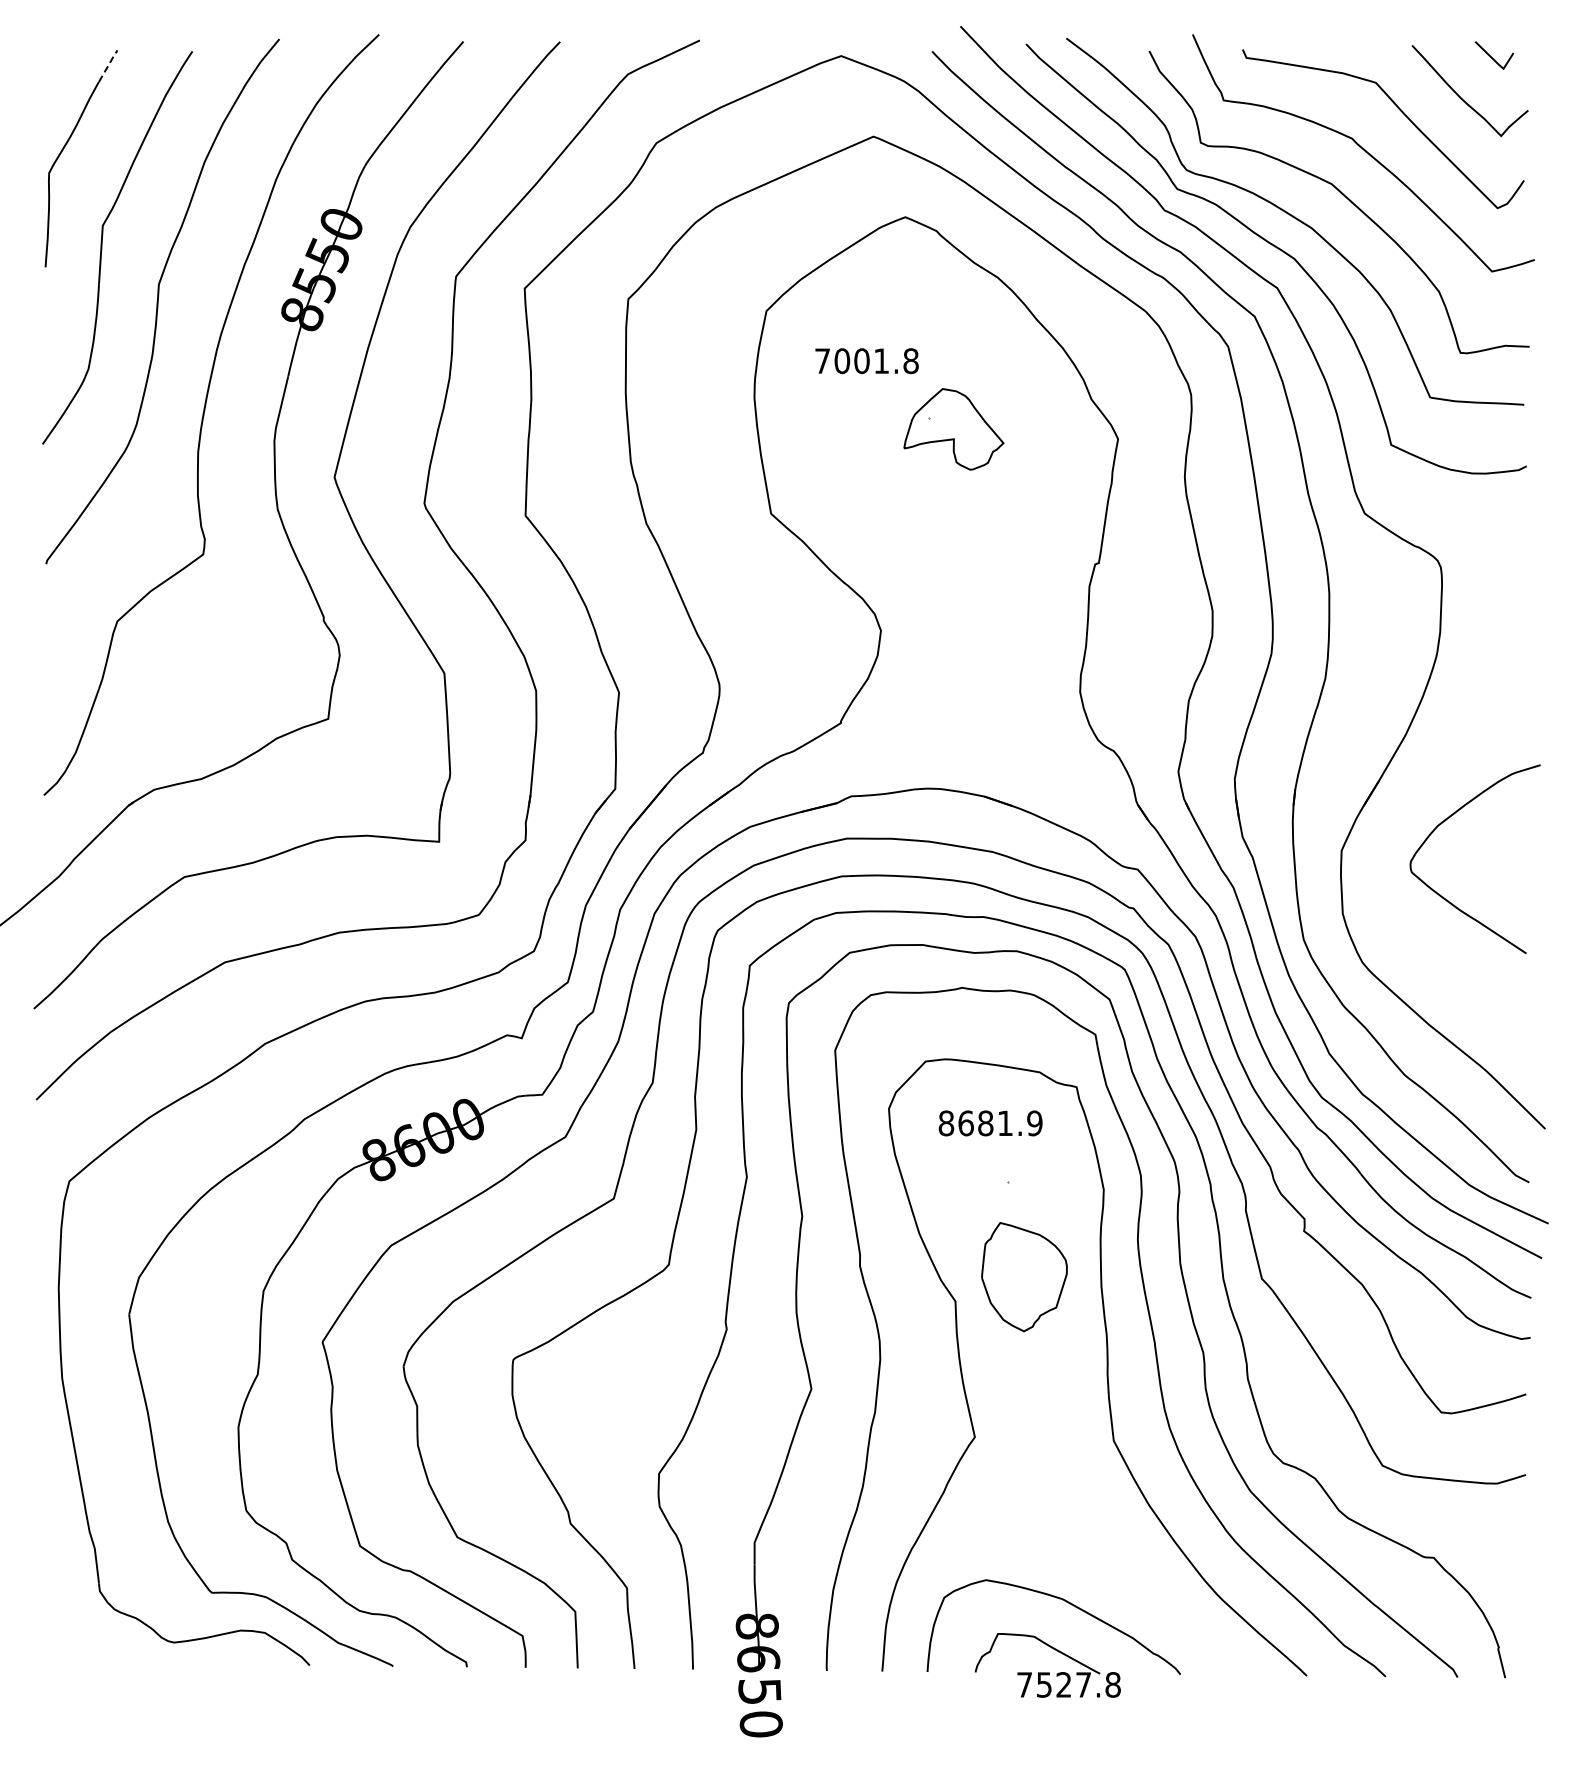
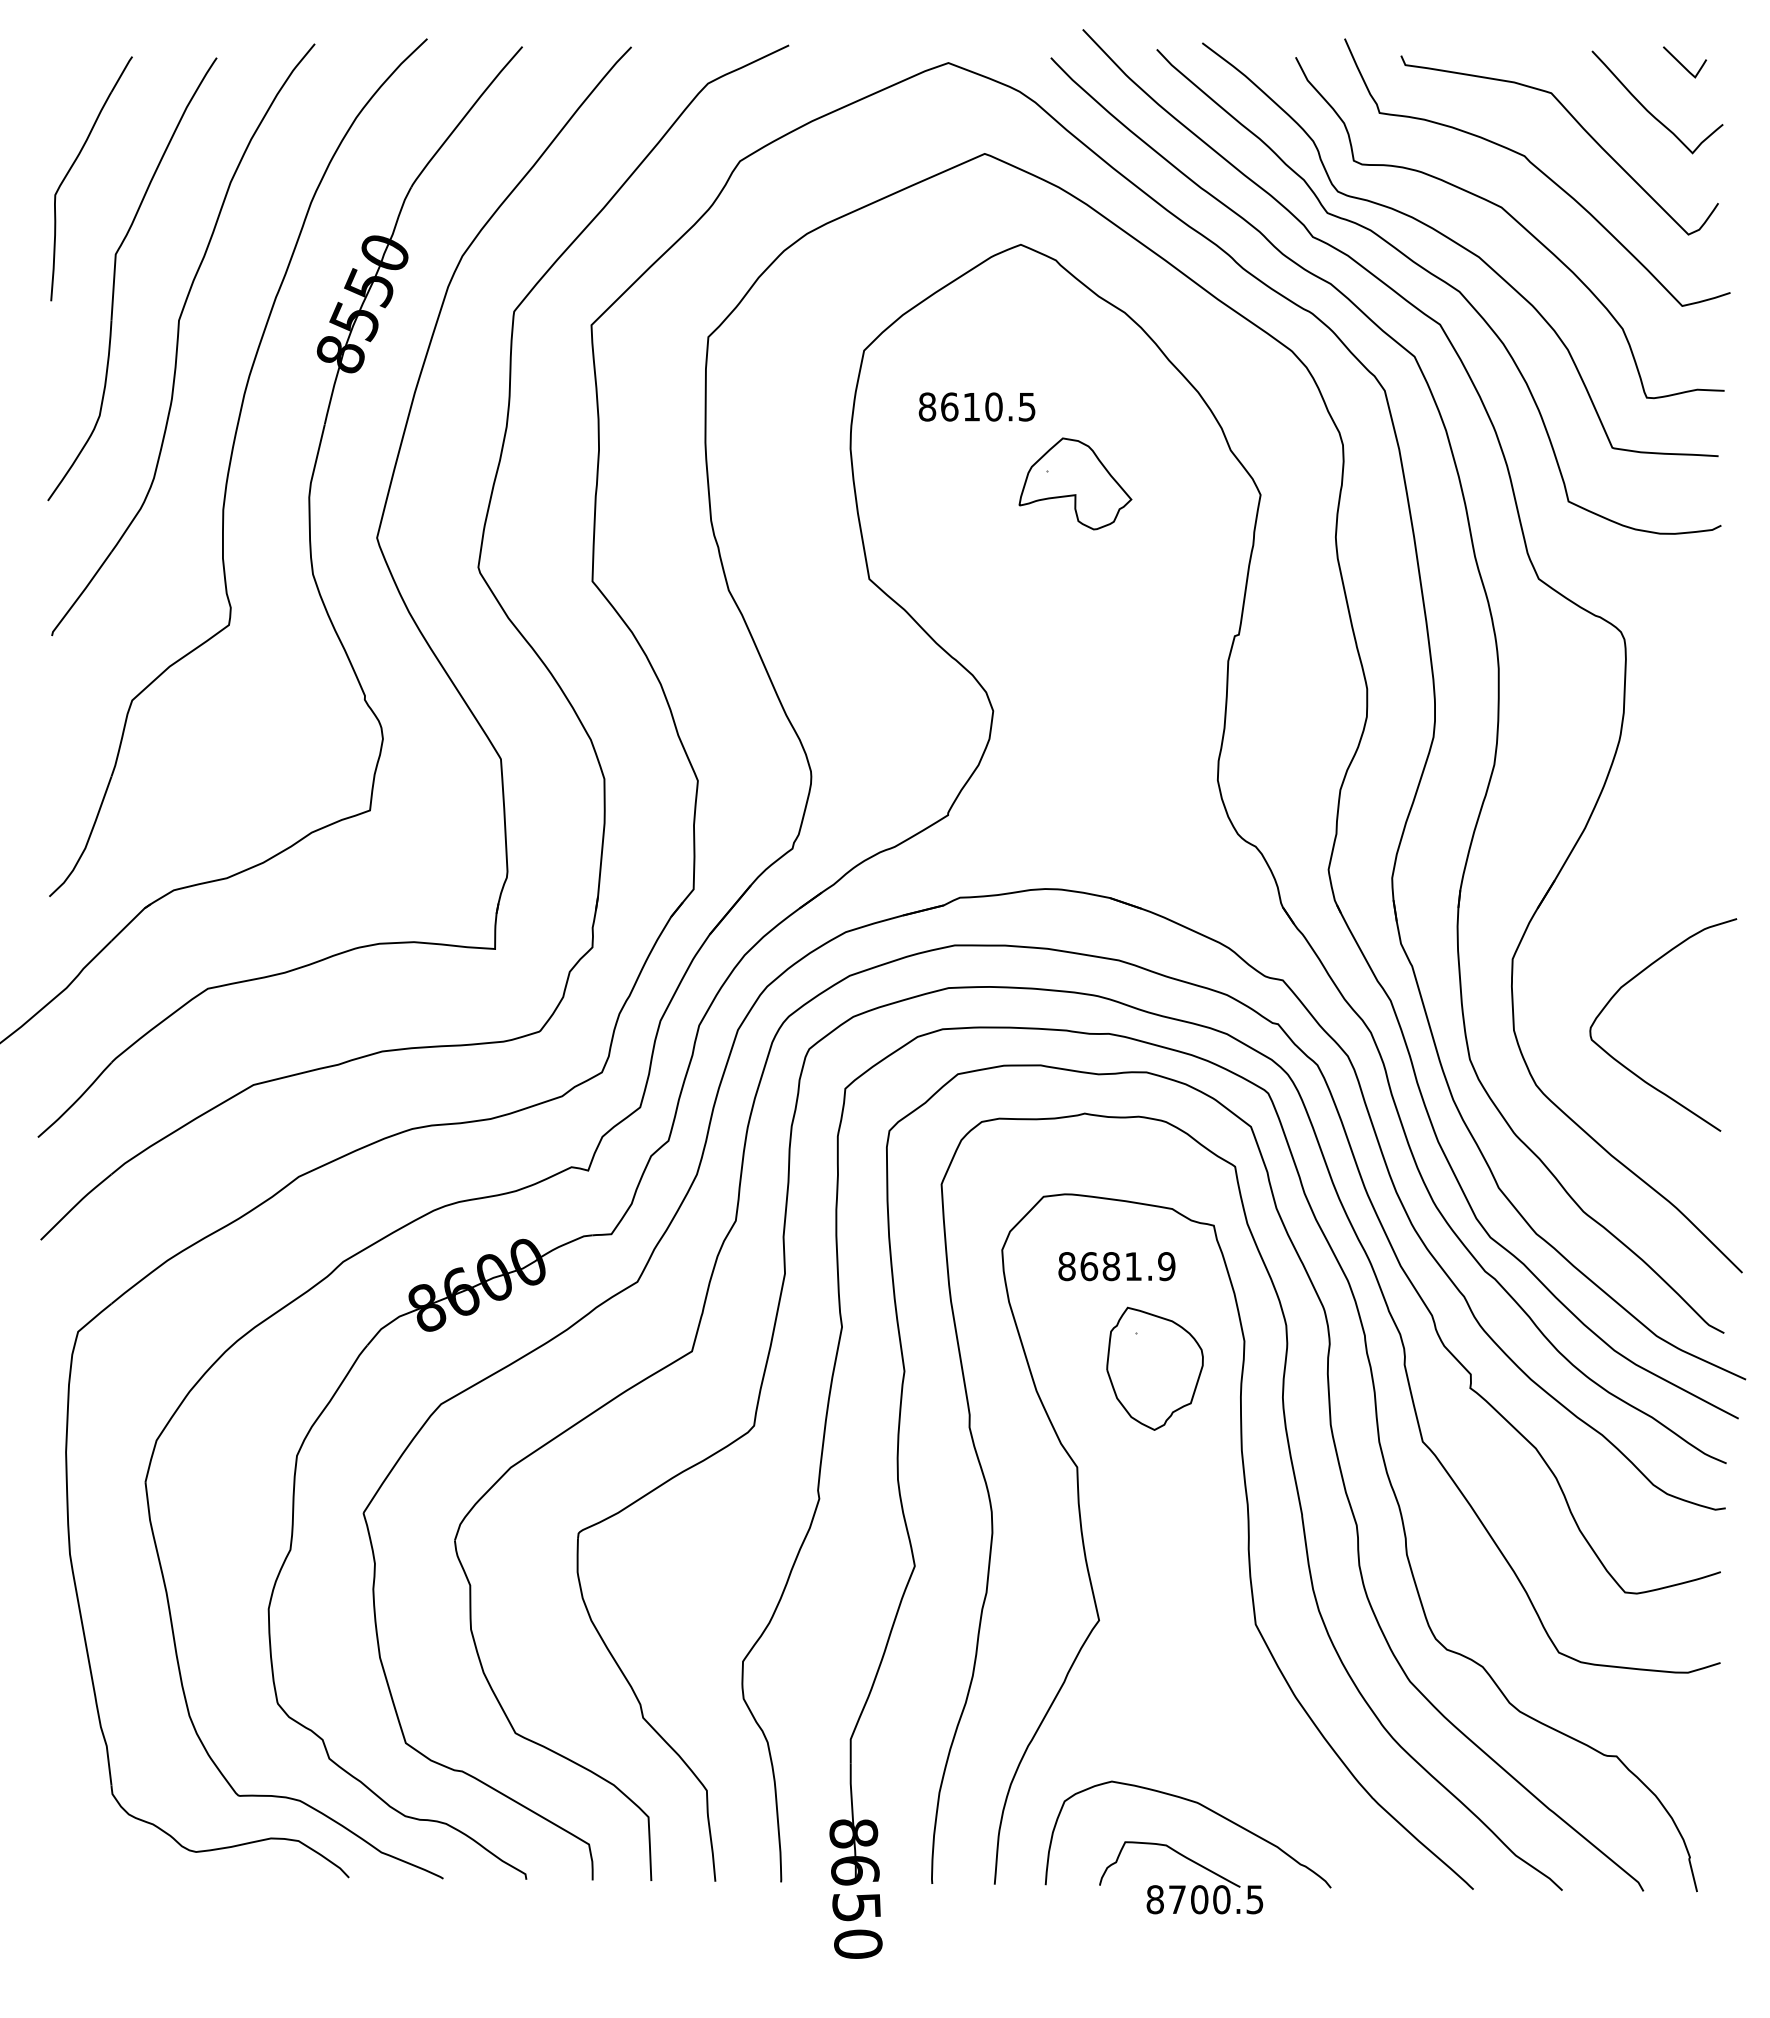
line: (108, 65) -> (122, 73), dashed -> solid
text: (866, 361) -> (976, 407), 7001.8 -> 8610.5
curve: (1445, 821) -> (1629, 982), moved
part: (1024, 1277) -> (1155, 1369), moved
text: (1068, 1684) -> (1204, 1899), 7527.8 -> 8700.5

